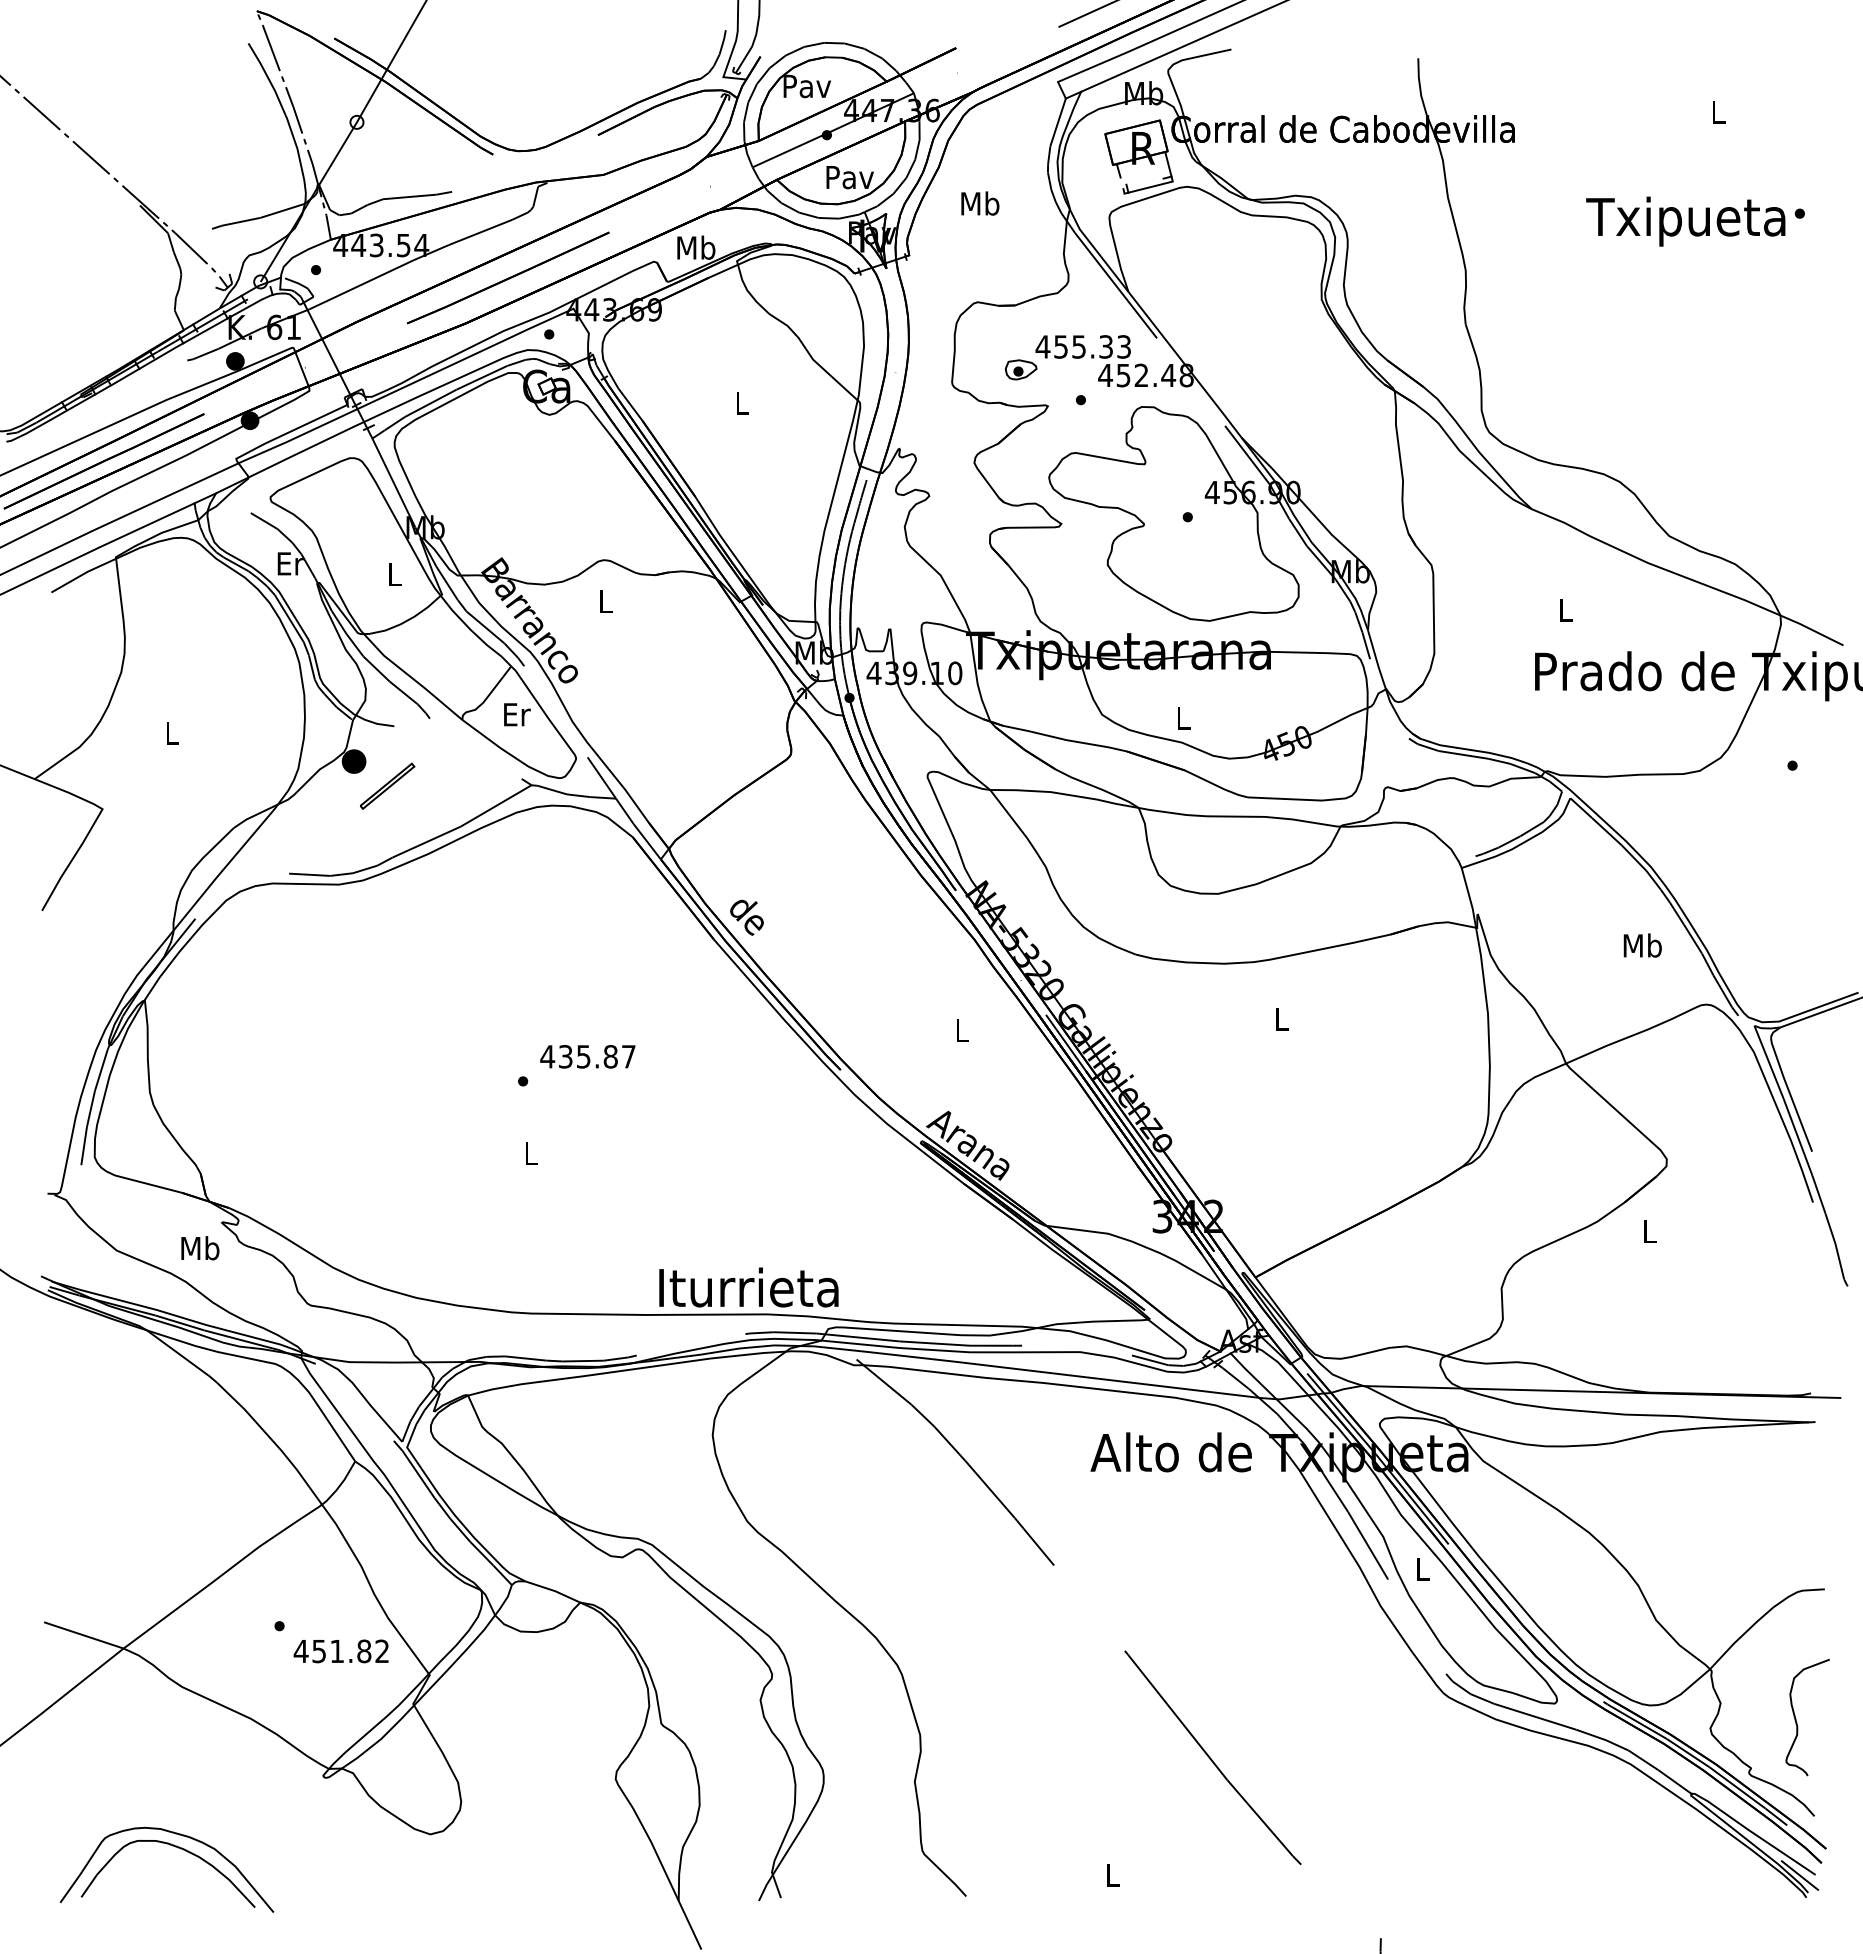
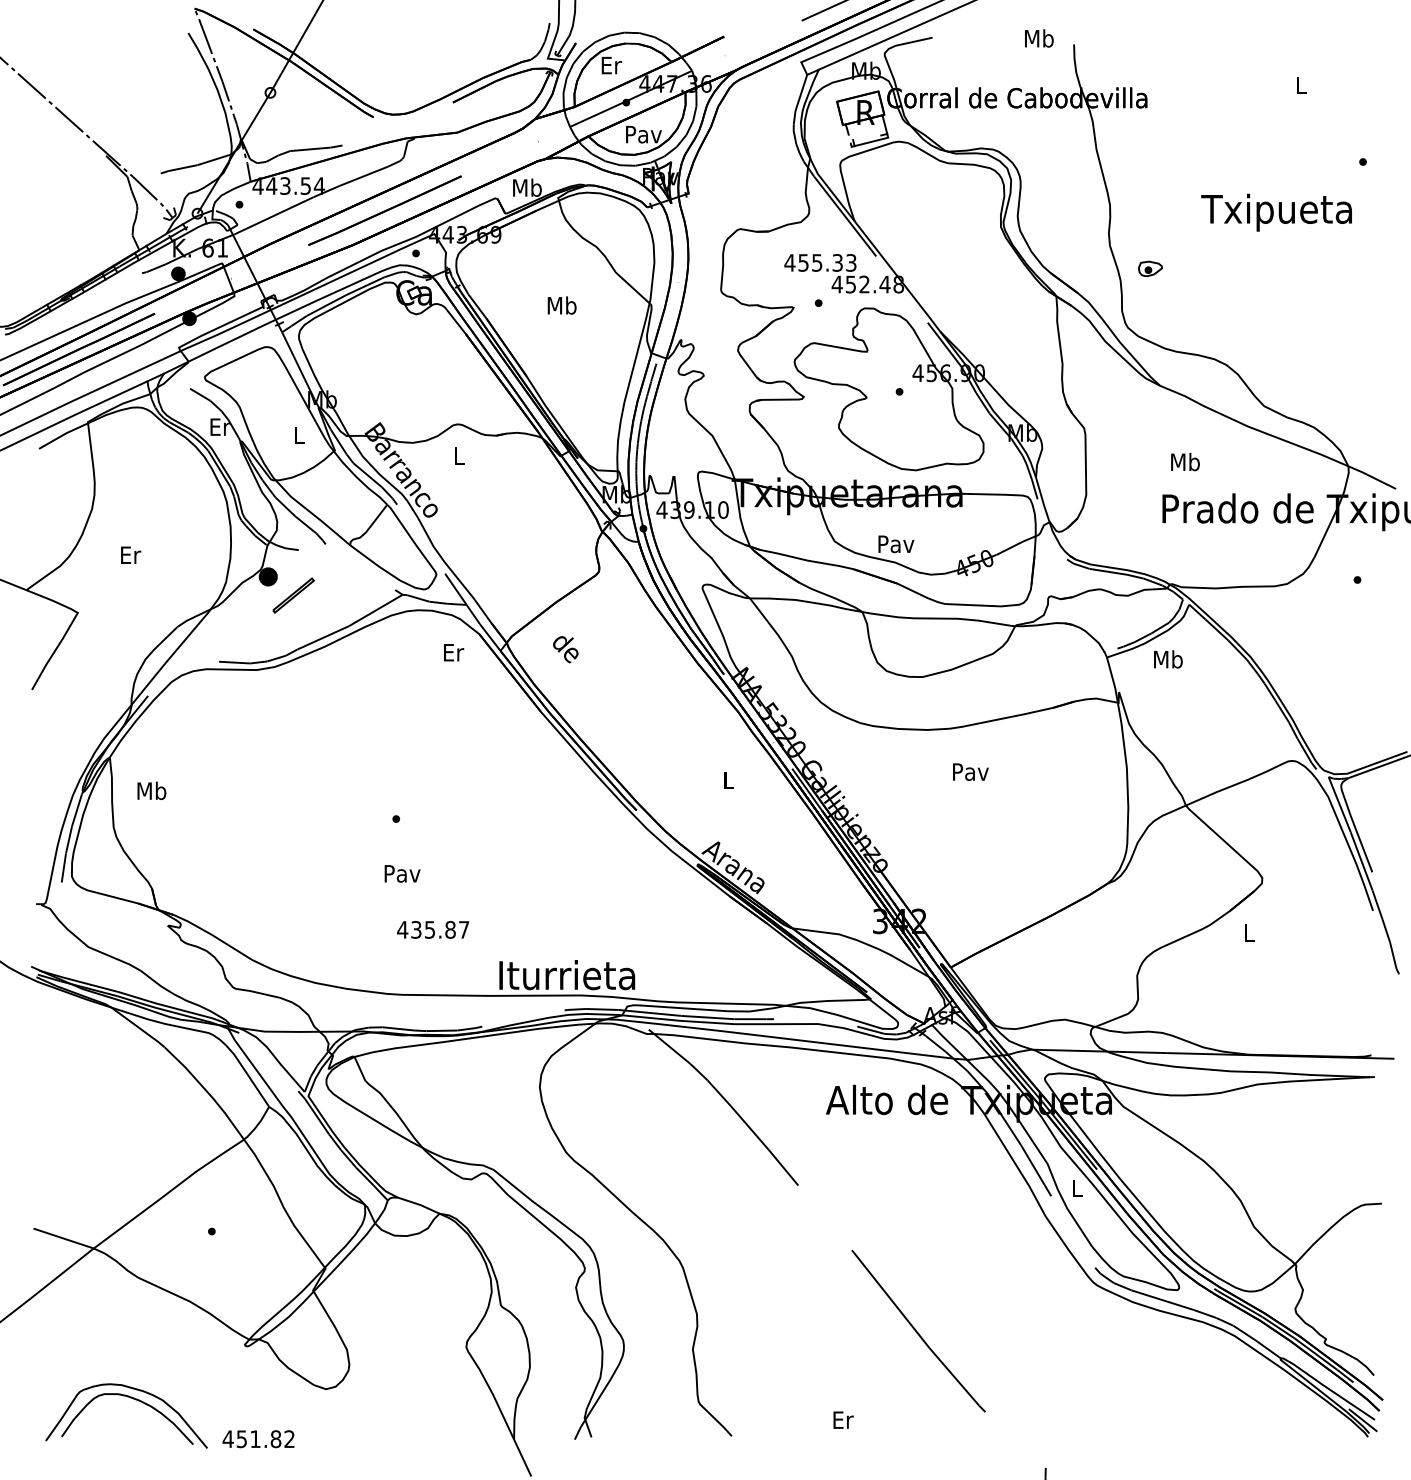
text: (807, 86) -> (611, 65), Pav -> Er
text: (980, 203) -> (1039, 38), moved
text: (1685, 221) -> (1276, 212), moved
part: (1020, 369) -> (1149, 268), moved
text: (742, 403) -> (562, 305), L -> Mb
text: (1565, 609) -> (1185, 461), L -> Mb
text: (517, 714) -> (454, 652), moved
text: (1183, 718) -> (896, 544), L -> Pav
text: (172, 732) -> (130, 554), L -> Er
text: (746, 917) -> (565, 649), moved
text: (1642, 945) -> (1168, 659), moved
text: (1281, 1019) -> (970, 772), L -> Pav
text: (587, 1056) -> (432, 929), moved
text: (531, 1153) -> (402, 873), L -> Pav
text: (200, 1248) -> (151, 791), moved
text: (340, 1651) -> (257, 1439), moved
curve: (1796, 1718) -> (1360, 1301), removed
text: (1113, 1874) -> (843, 1419), L -> Er

